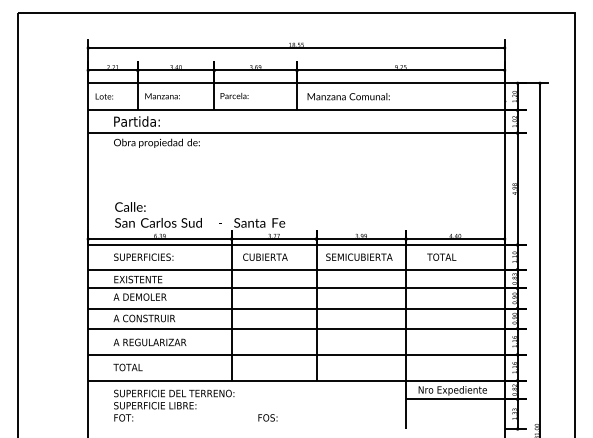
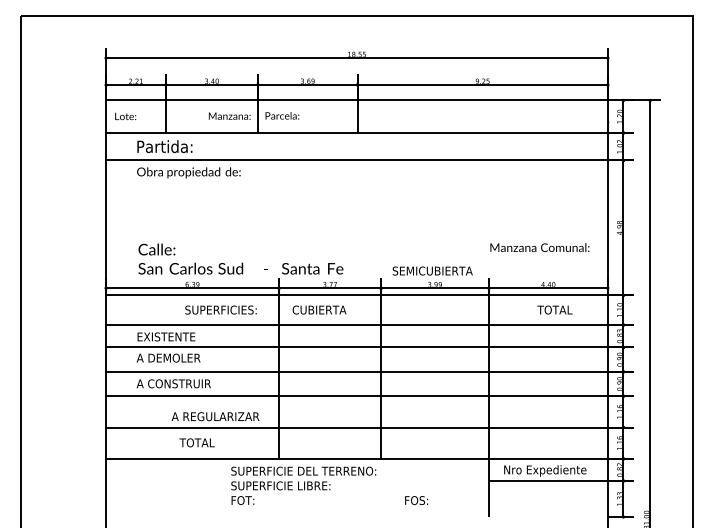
text: (162, 95) -> (229, 115), moved
text: (348, 96) -> (539, 247), moved
text: (143, 256) -> (220, 309), moved
text: (359, 256) -> (432, 270), moved
text: (441, 256) -> (554, 309), moved
text: (149, 342) -> (215, 416), moved
text: (127, 367) -> (196, 442), moved
text: (195, 405) -> (329, 485), moved

